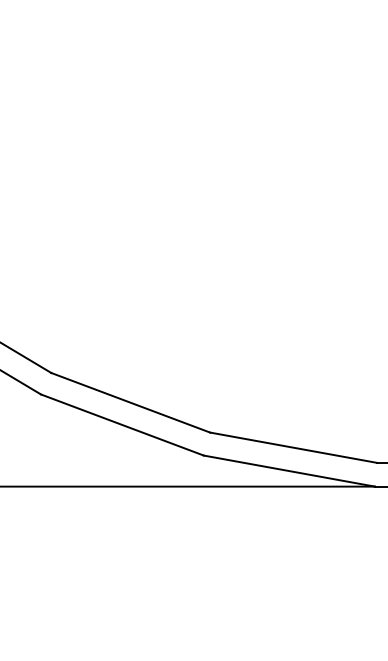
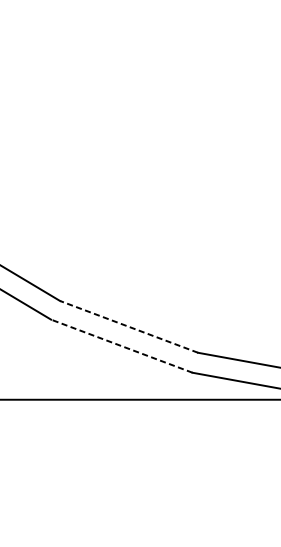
line: (130, 402) -> (128, 326), solid -> dashed
line: (122, 425) -> (121, 346), solid -> dashed

